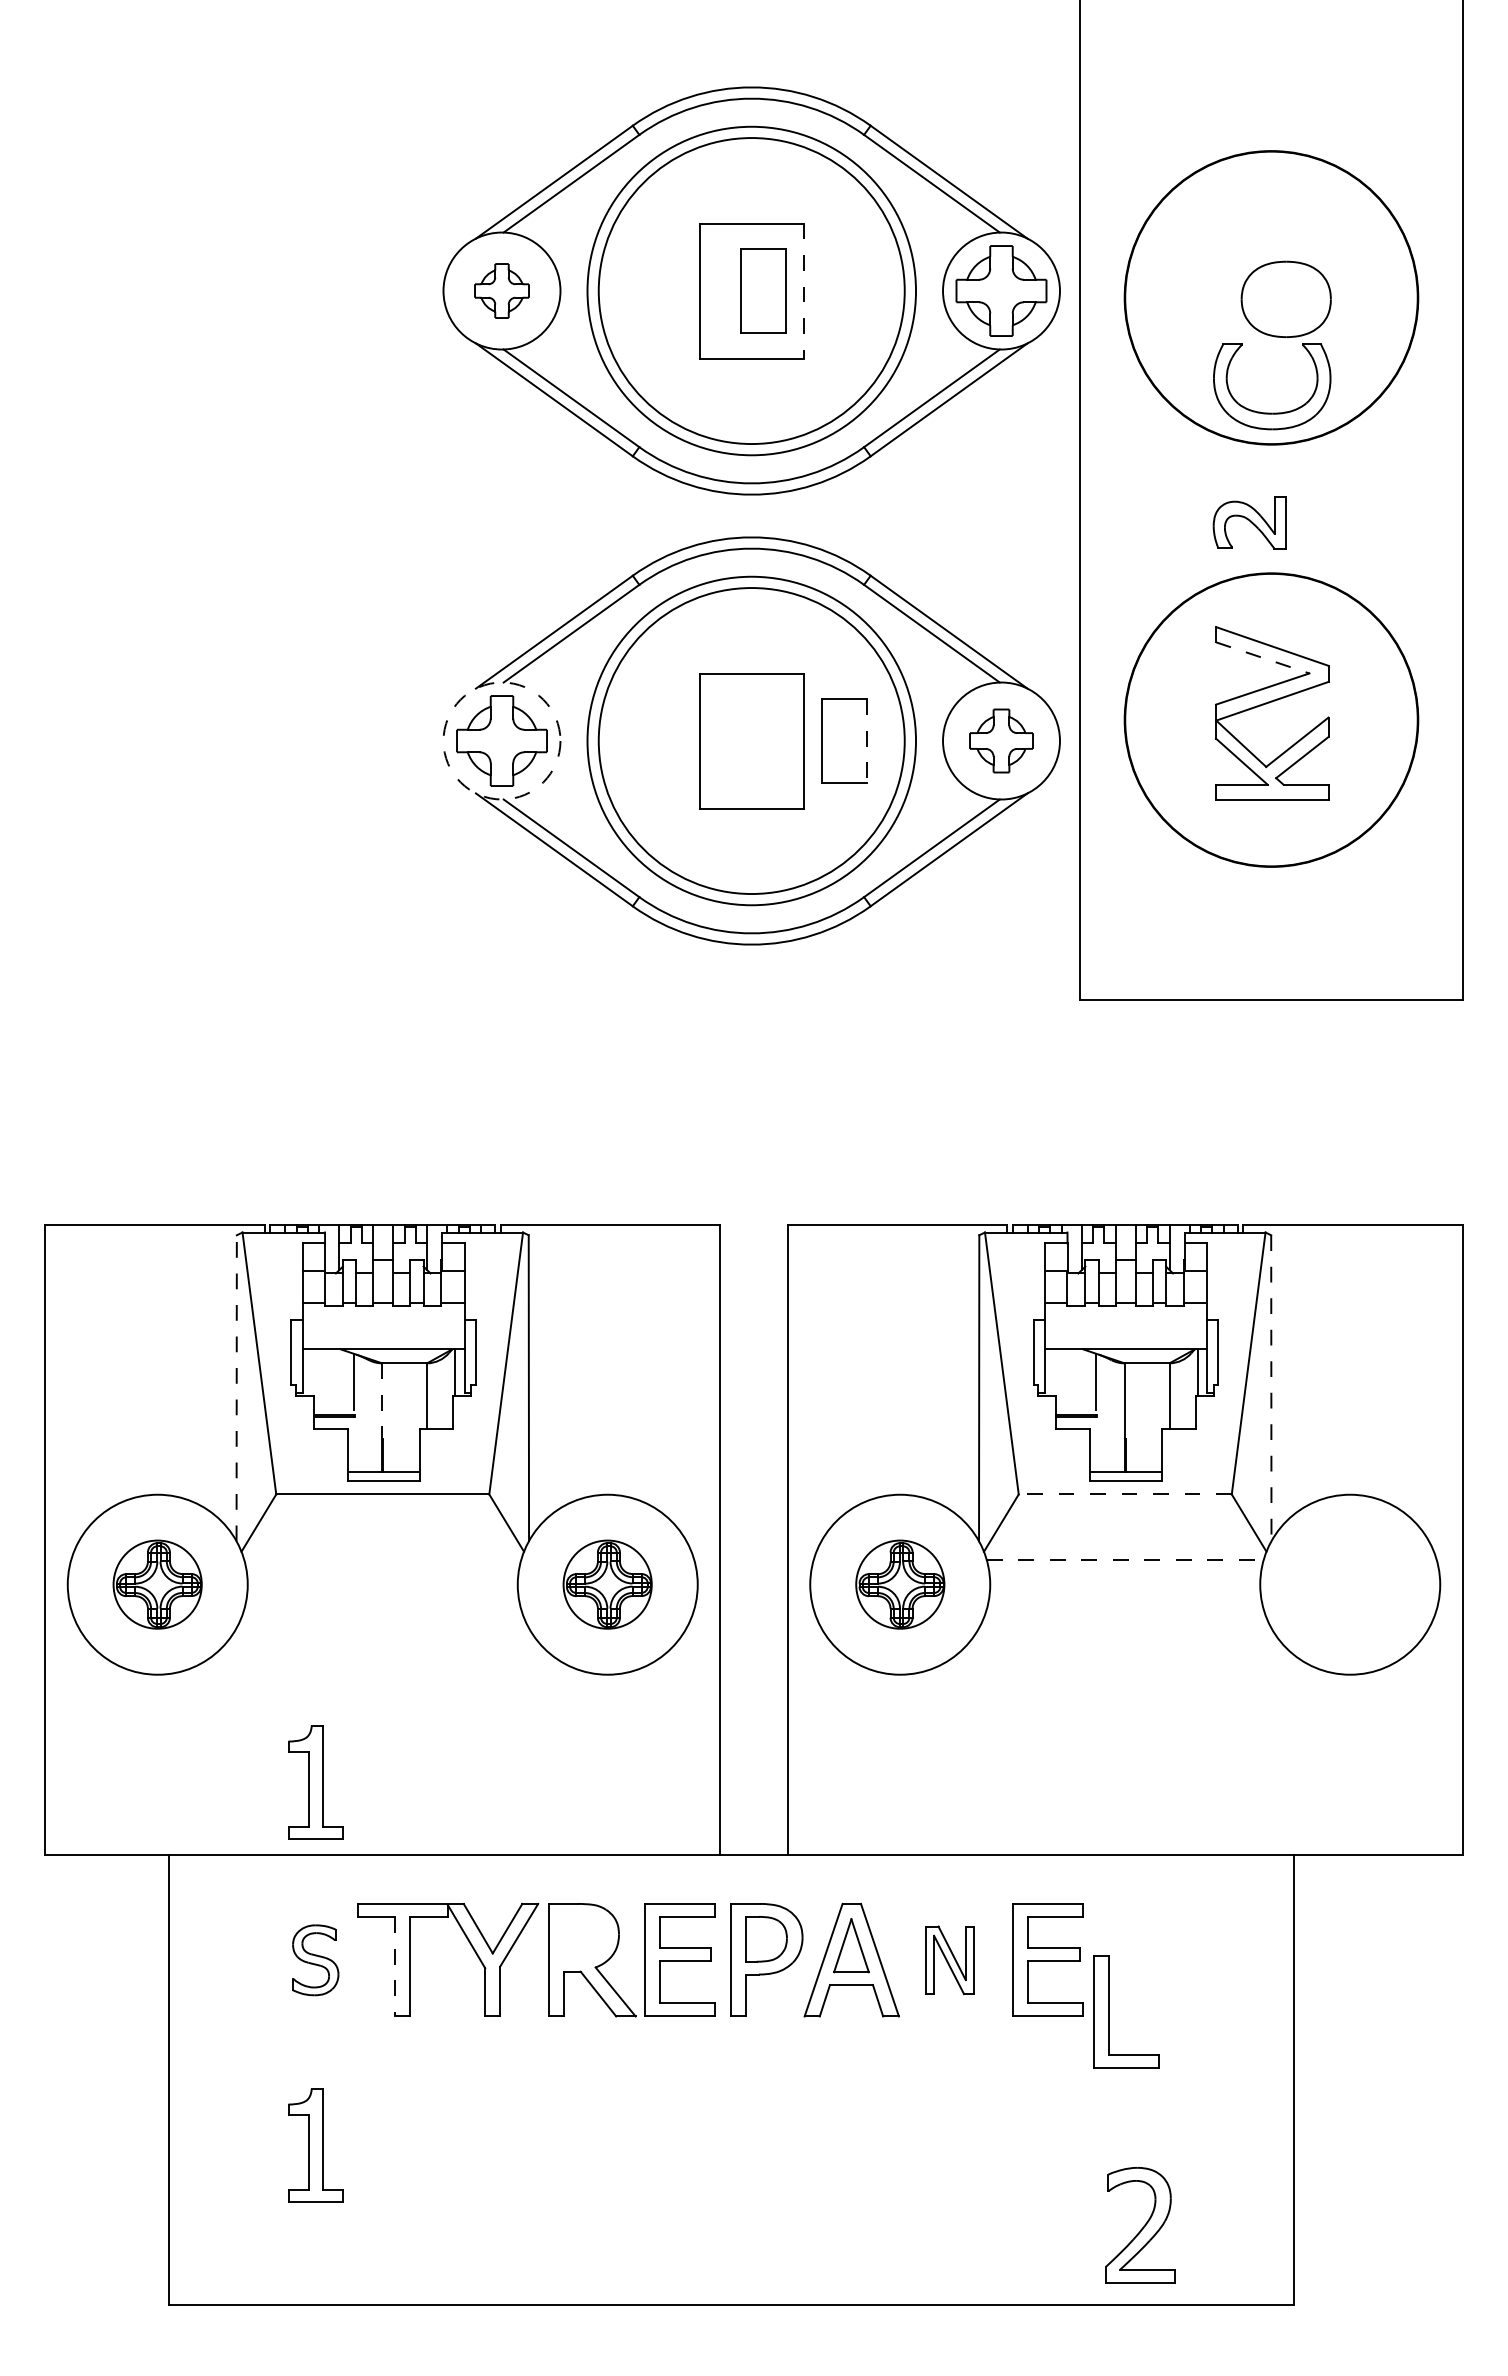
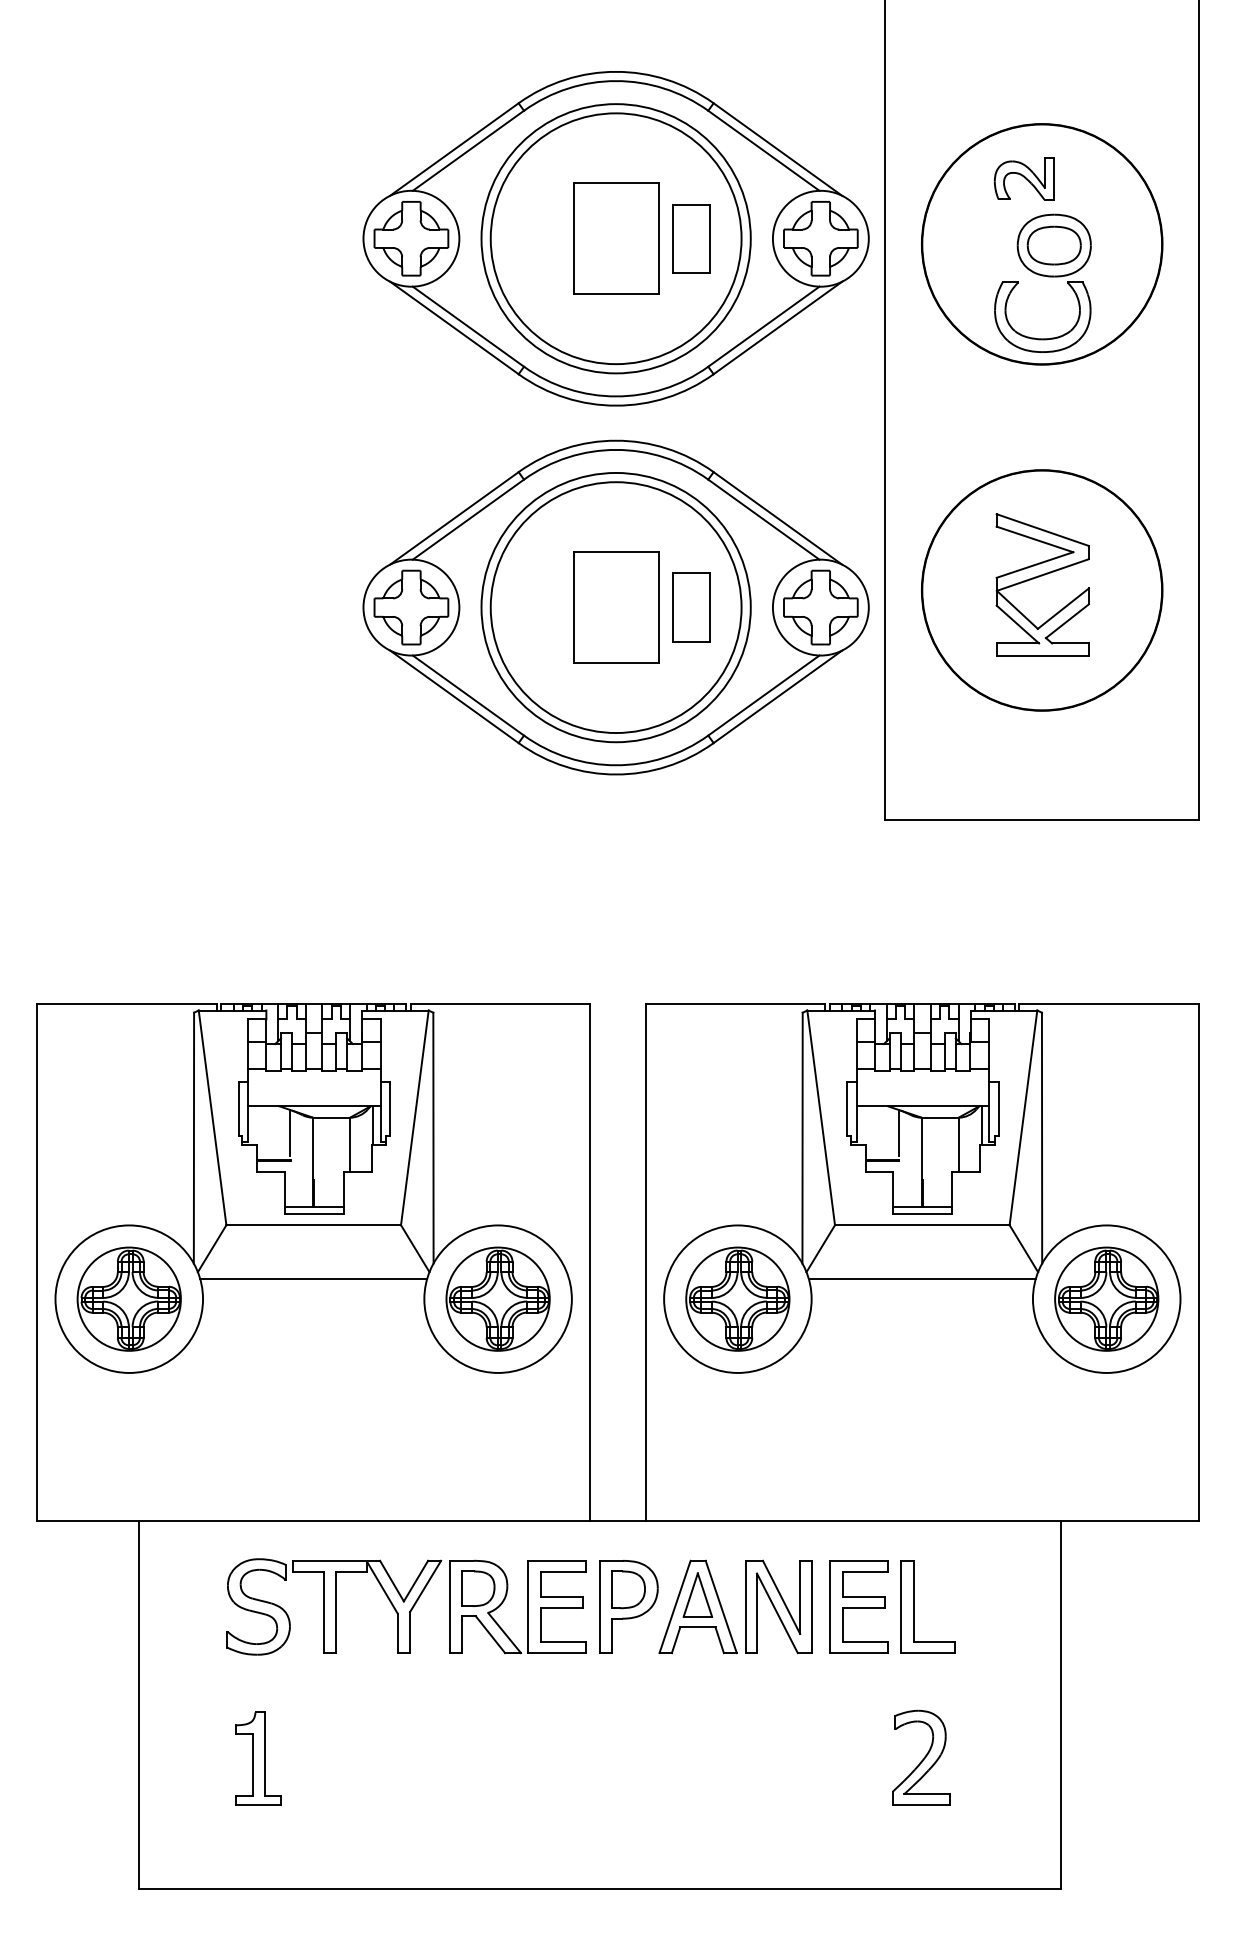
part: (501, 290) -> (411, 238), size x1.67
part: (763, 290) -> (692, 238), moved
line: (803, 291) -> (658, 239), dashed -> solid
part: (1286, 299) -> (1054, 245), added
part: (1249, 522) -> (1024, 178), moved
line: (1263, 658) -> (1035, 539), dashed -> solid
circle: (501, 740) -> (411, 607), dashed -> solid
part: (1001, 740) -> (820, 607), size x1.43
line: (866, 741) -> (710, 608), dashed -> solid
line: (236, 1388) -> (193, 1138), dashed -> solid
line: (1271, 1388) -> (1042, 1138), dashed -> solid
line: (382, 1401) -> (313, 1149), dashed -> solid
line: (1125, 1494) -> (922, 1225), dashed -> solid
line: (382, 1559) -> (313, 1278), added
line: (1125, 1559) -> (922, 1278), dashed -> solid
part: (157, 1584) -> (129, 1299), size x1.43
part: (607, 1584) -> (497, 1299), size x1.43
part: (900, 1584) -> (738, 1299), size x1.43
part: (1350, 1584) -> (1106, 1299), added
part: (315, 1782) -> (258, 1461), removed
part: (583, 1938) -> (478, 1589), added
part: (315, 1960) -> (258, 1607), size x1.67
part: (949, 1960) -> (778, 1607), size x1.67
line: (395, 1966) -> (324, 1612), dashed -> solid
part: (1109, 2011) -> (914, 1606), moved
part: (1140, 2225) -> (920, 1758), moved

